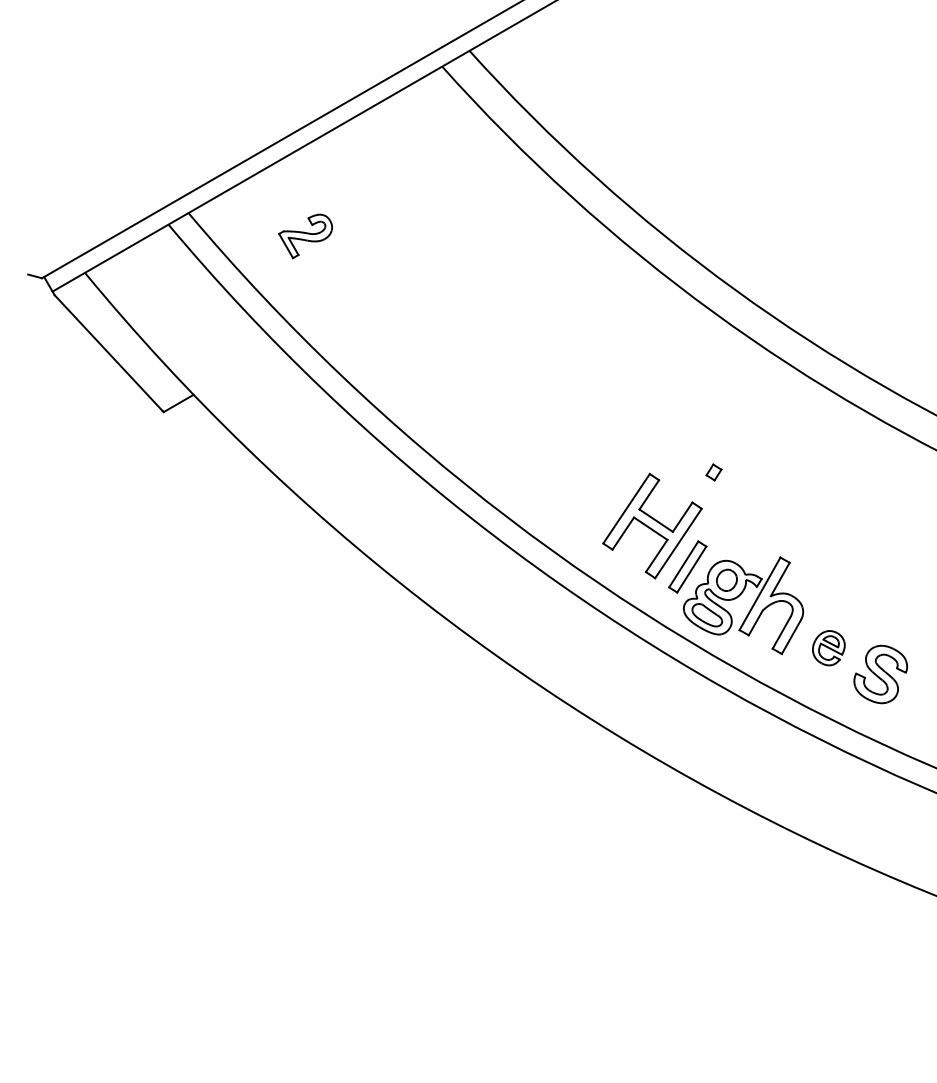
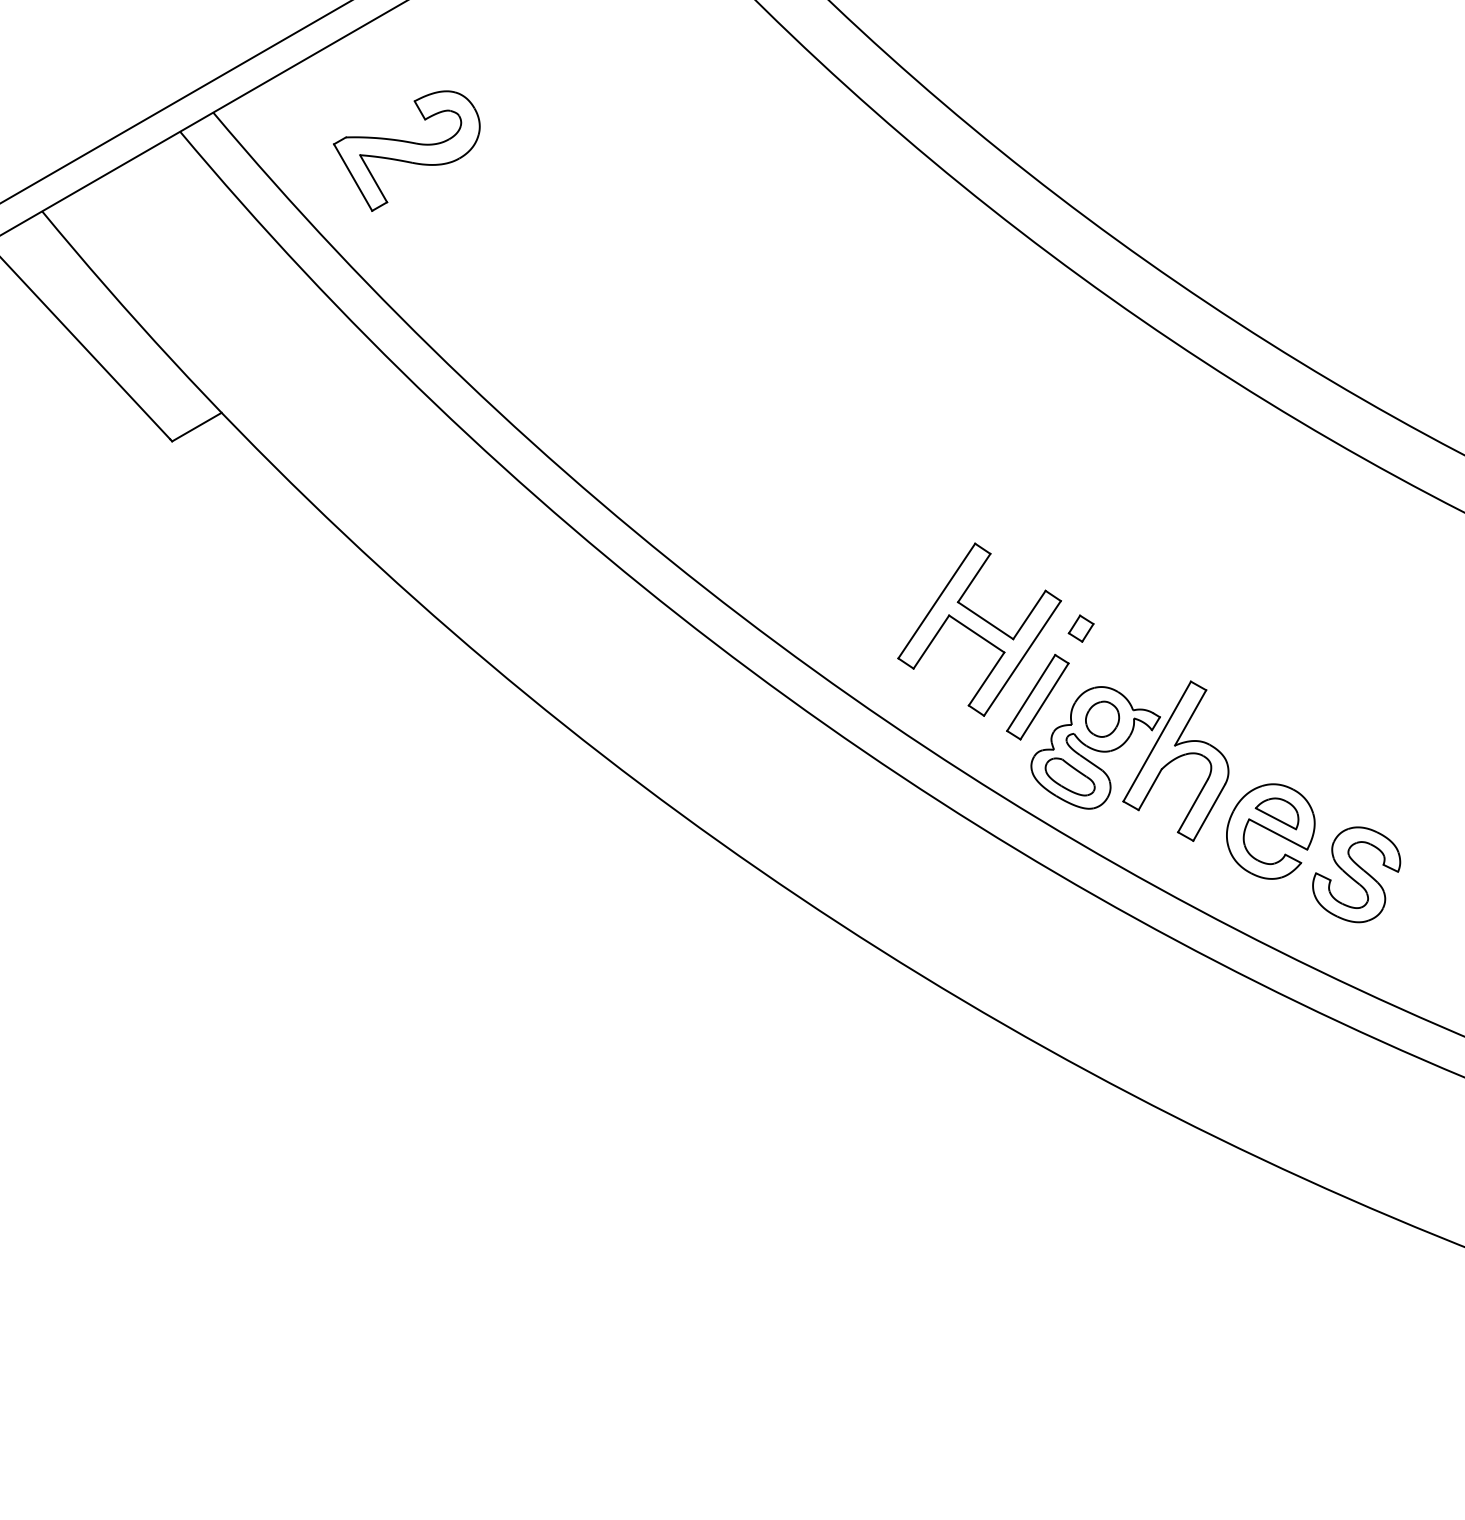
part: (305, 236) -> (406, 151), size x1.67
part: (713, 472) -> (1080, 628), moved
part: (828, 647) -> (1270, 830), size x1.67

